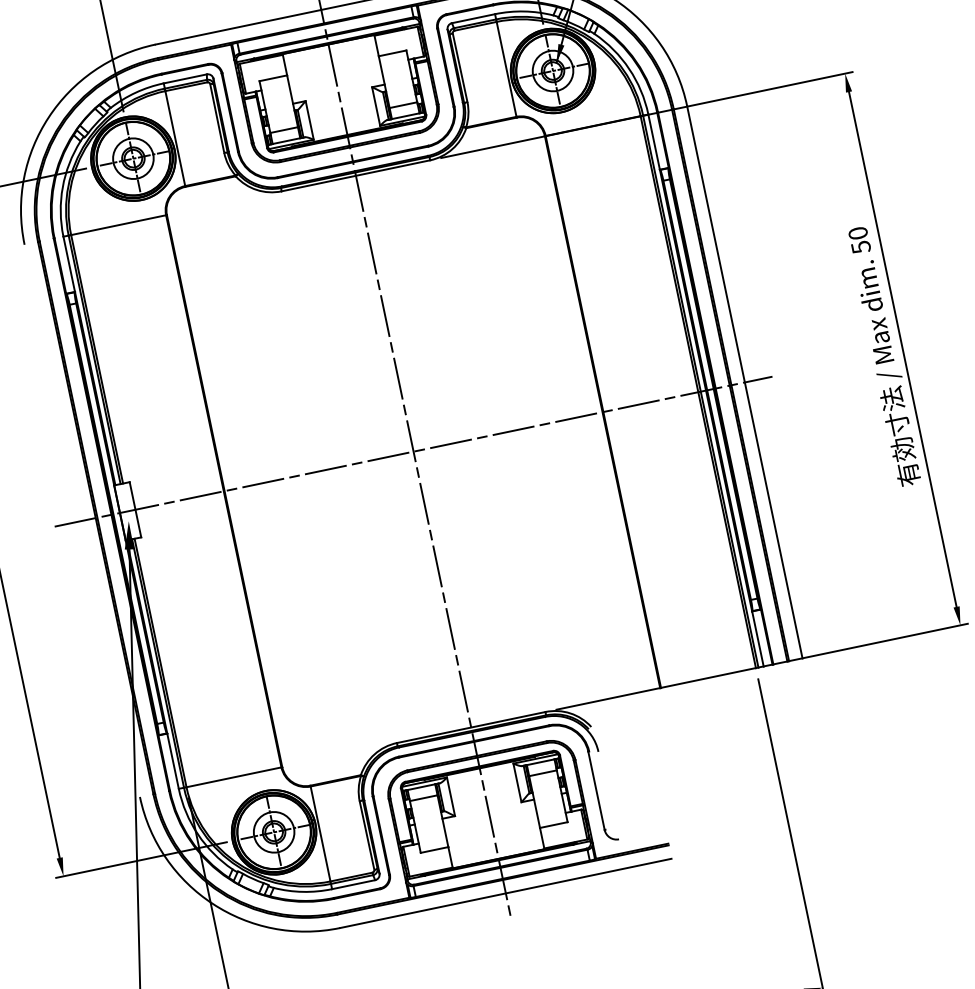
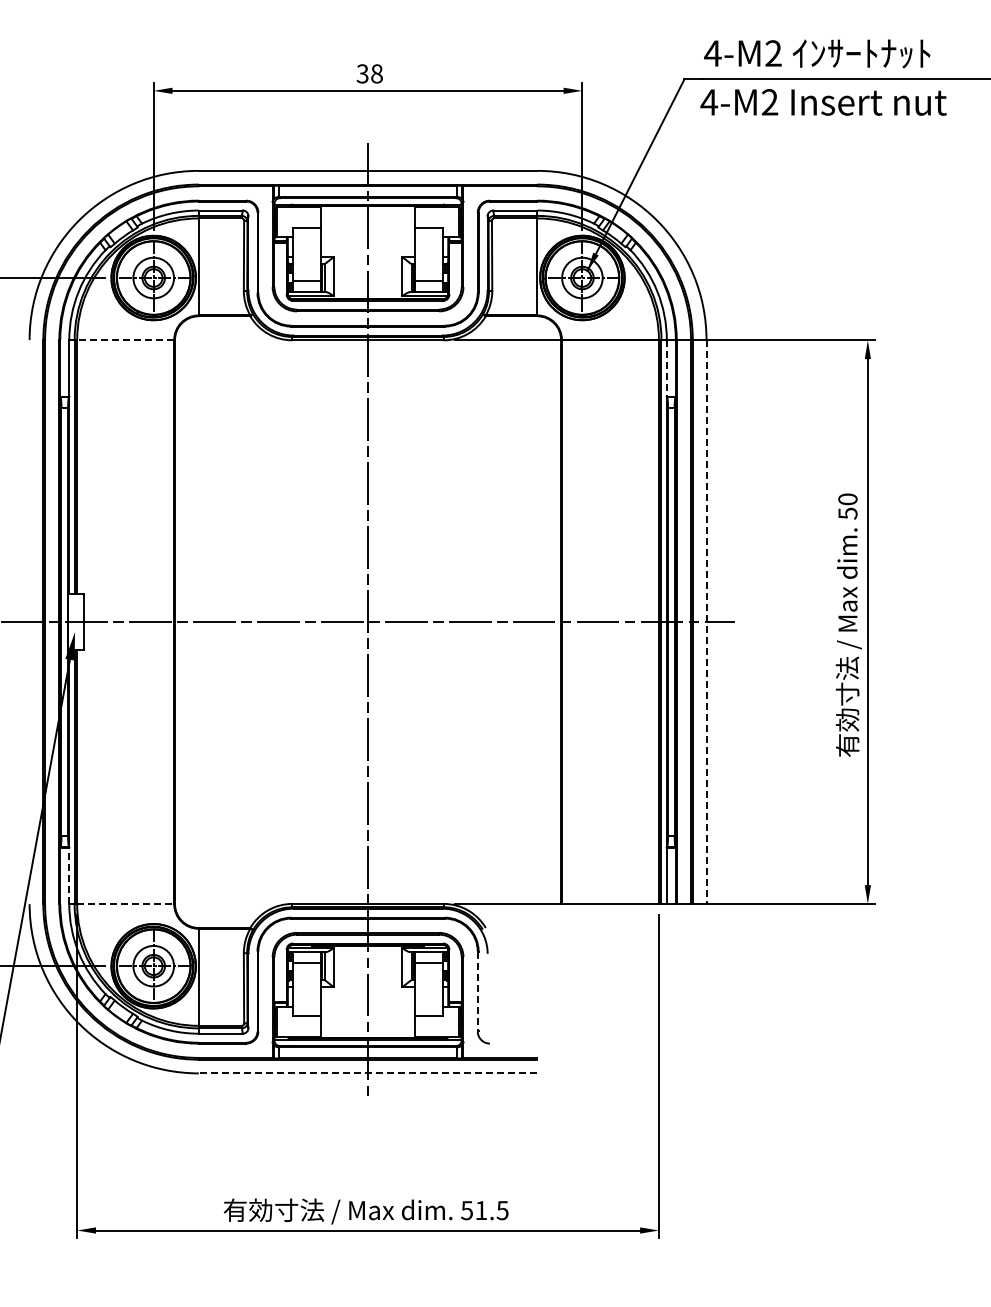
line: (653, 142) -> (666, 368), solid -> dashed
line: (118, 225) -> (125, 340), solid -> dashed
line: (744, 382) -> (706, 622), solid -> dashed
line: (173, 760) -> (69, 875), solid -> dashed
line: (234, 777) -> (126, 904), solid -> dashed
line: (596, 790) -> (477, 991), solid -> dashed
line: (505, 893) -> (367, 1073), solid -> dashed

